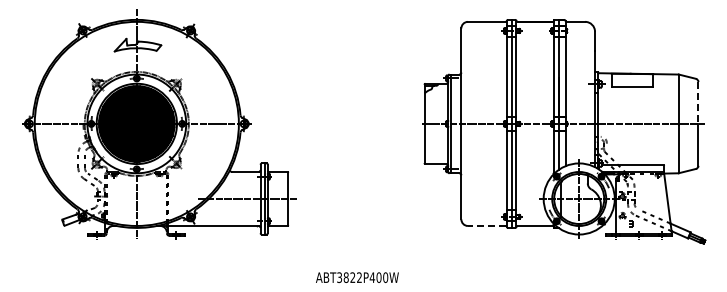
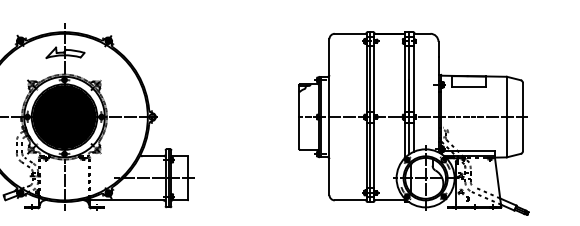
line: (698, 102) -> (522, 99), dashed -> solid
line: (486, 225) -> (349, 199), dashed -> solid

